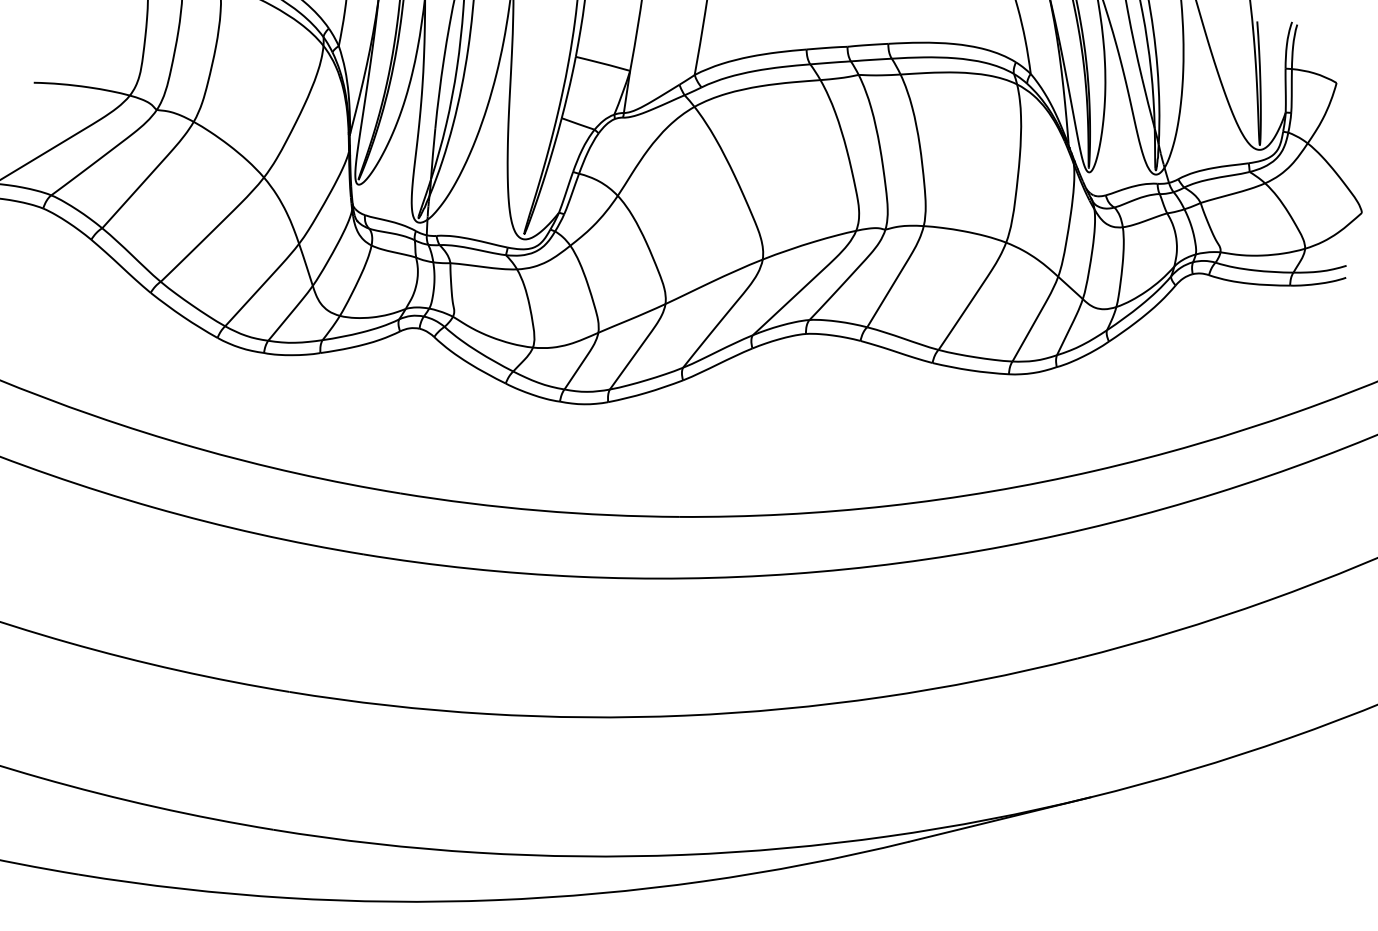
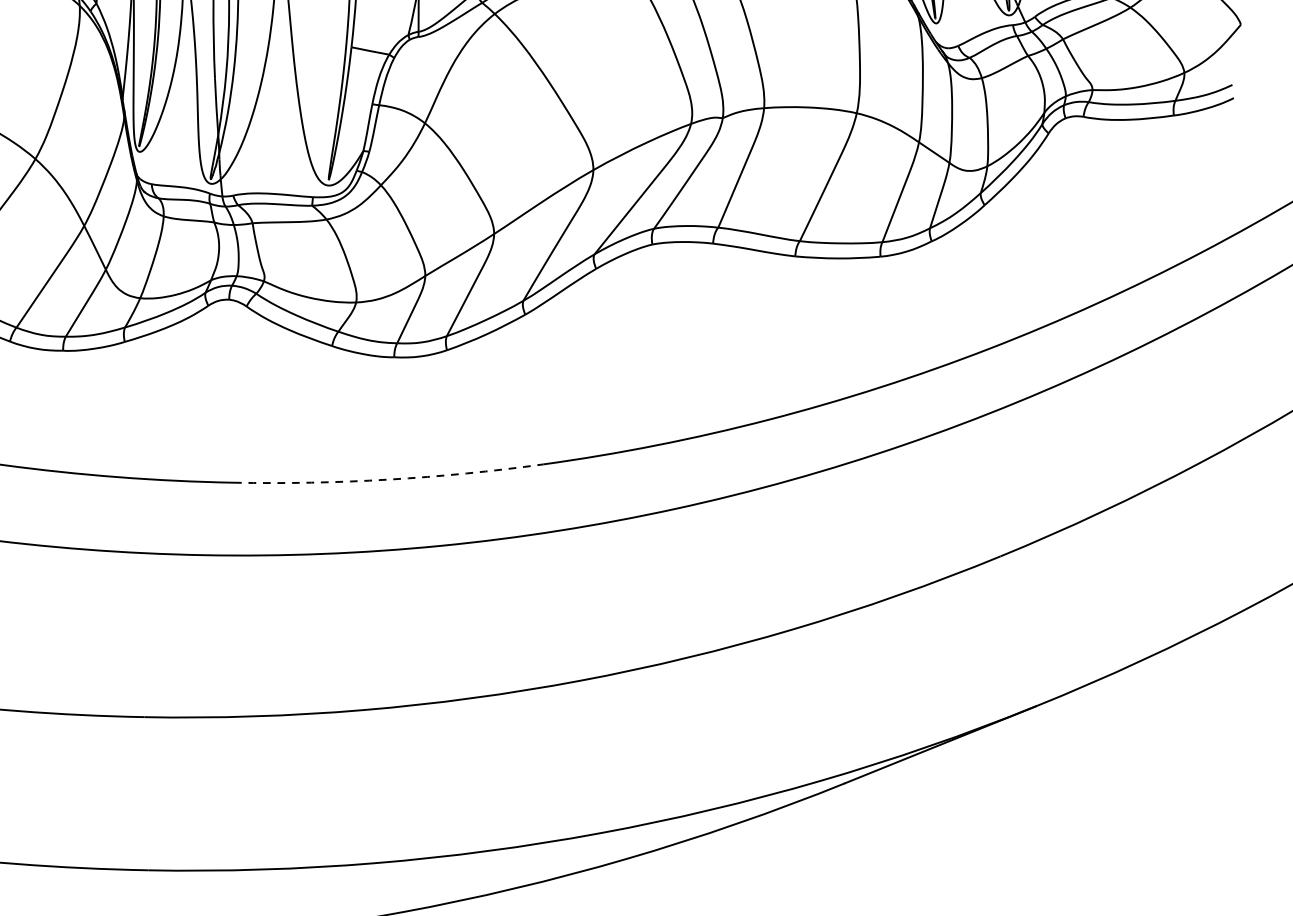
arc: (539, 510) -> (388, 479), solid -> dashed

